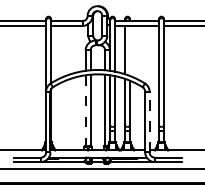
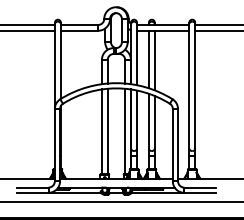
line: (130, 50) -> (155, 59), added
line: (85, 110) -> (101, 131), dashed -> solid
line: (149, 121) -> (177, 144), dashed -> solid

